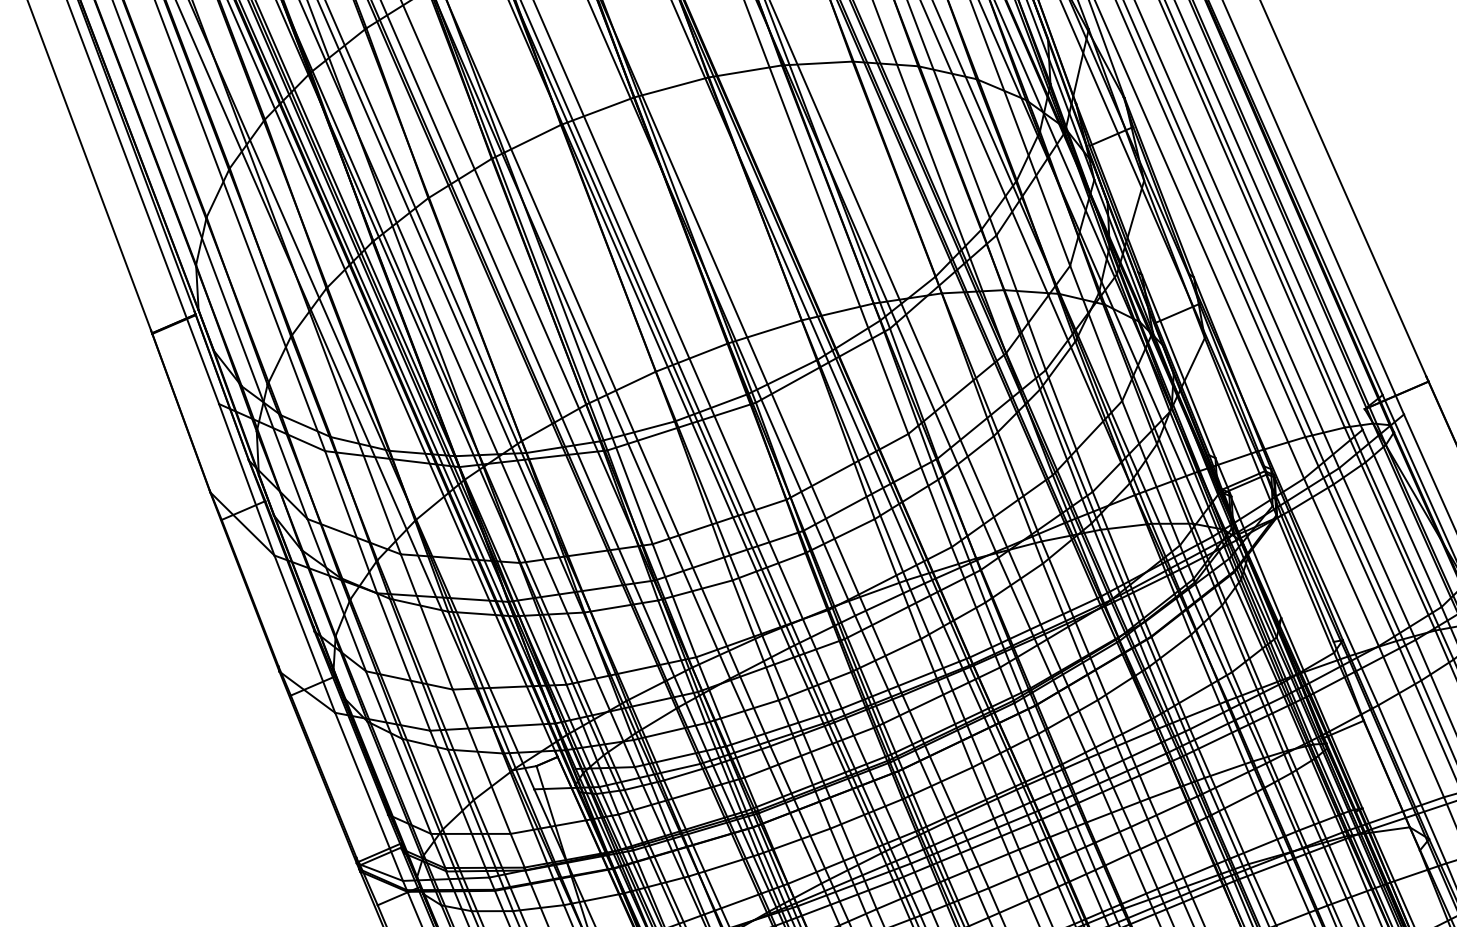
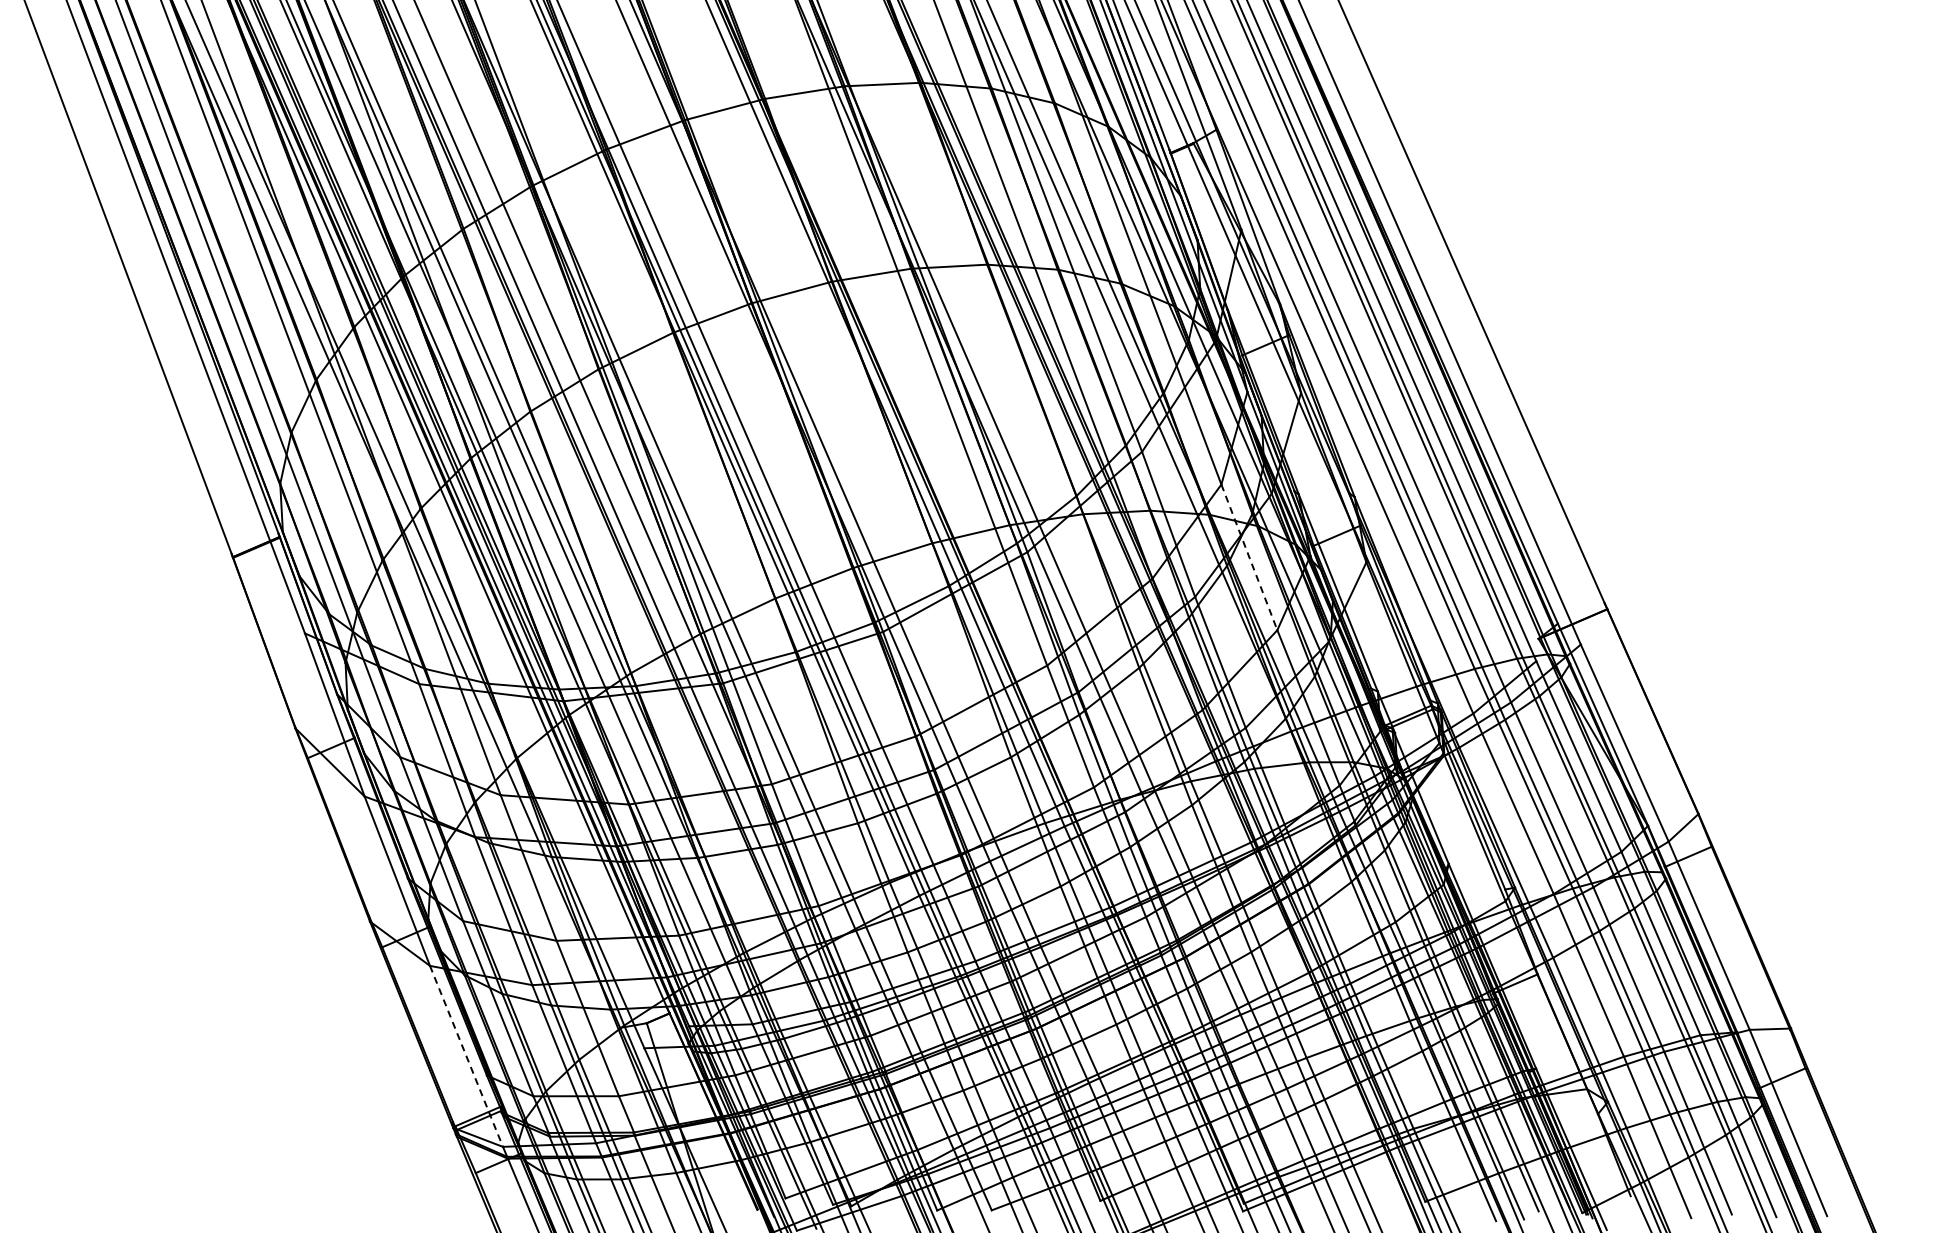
line: (1096, 333) -> (1249, 557), solid -> dashed
line: (369, 796) -> (466, 1056), solid -> dashed

